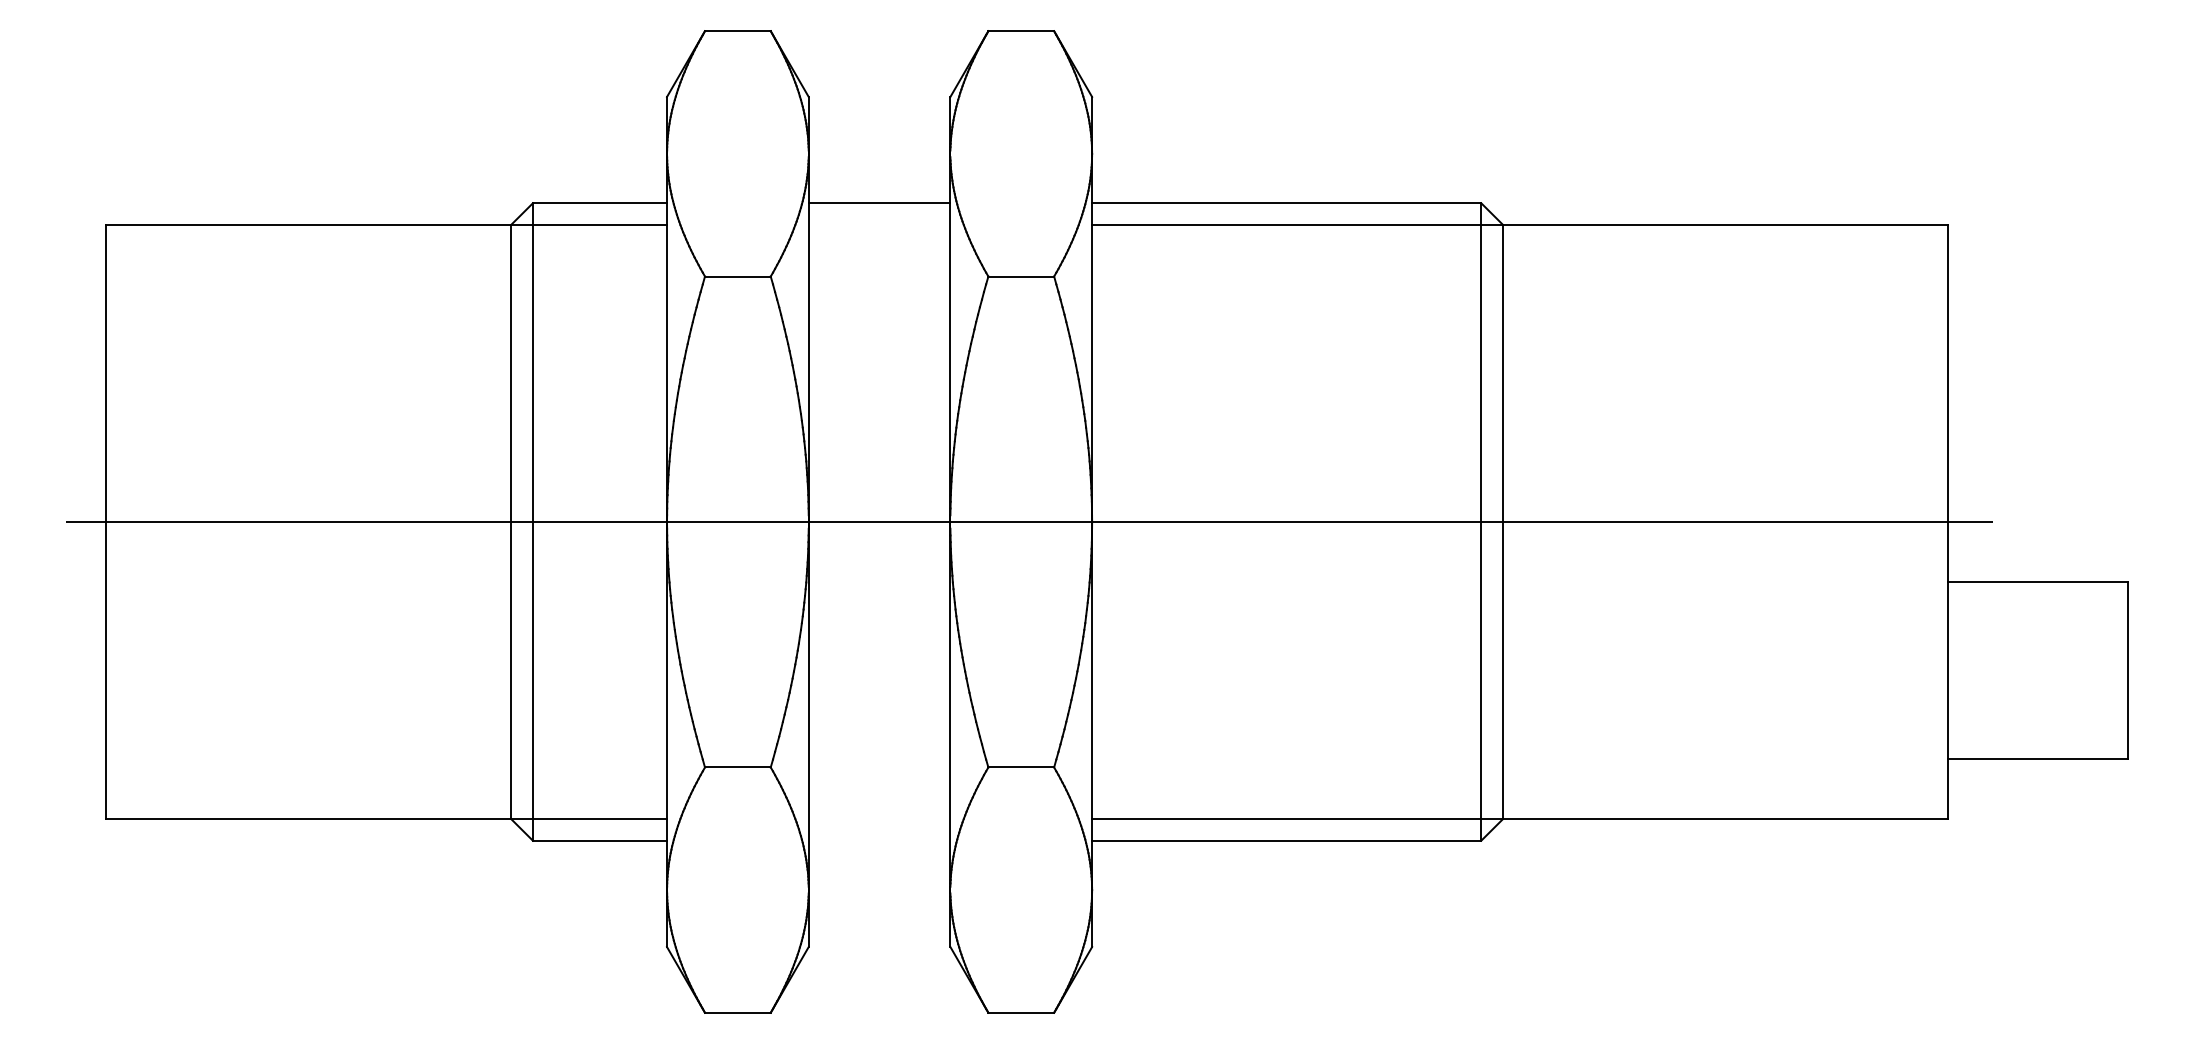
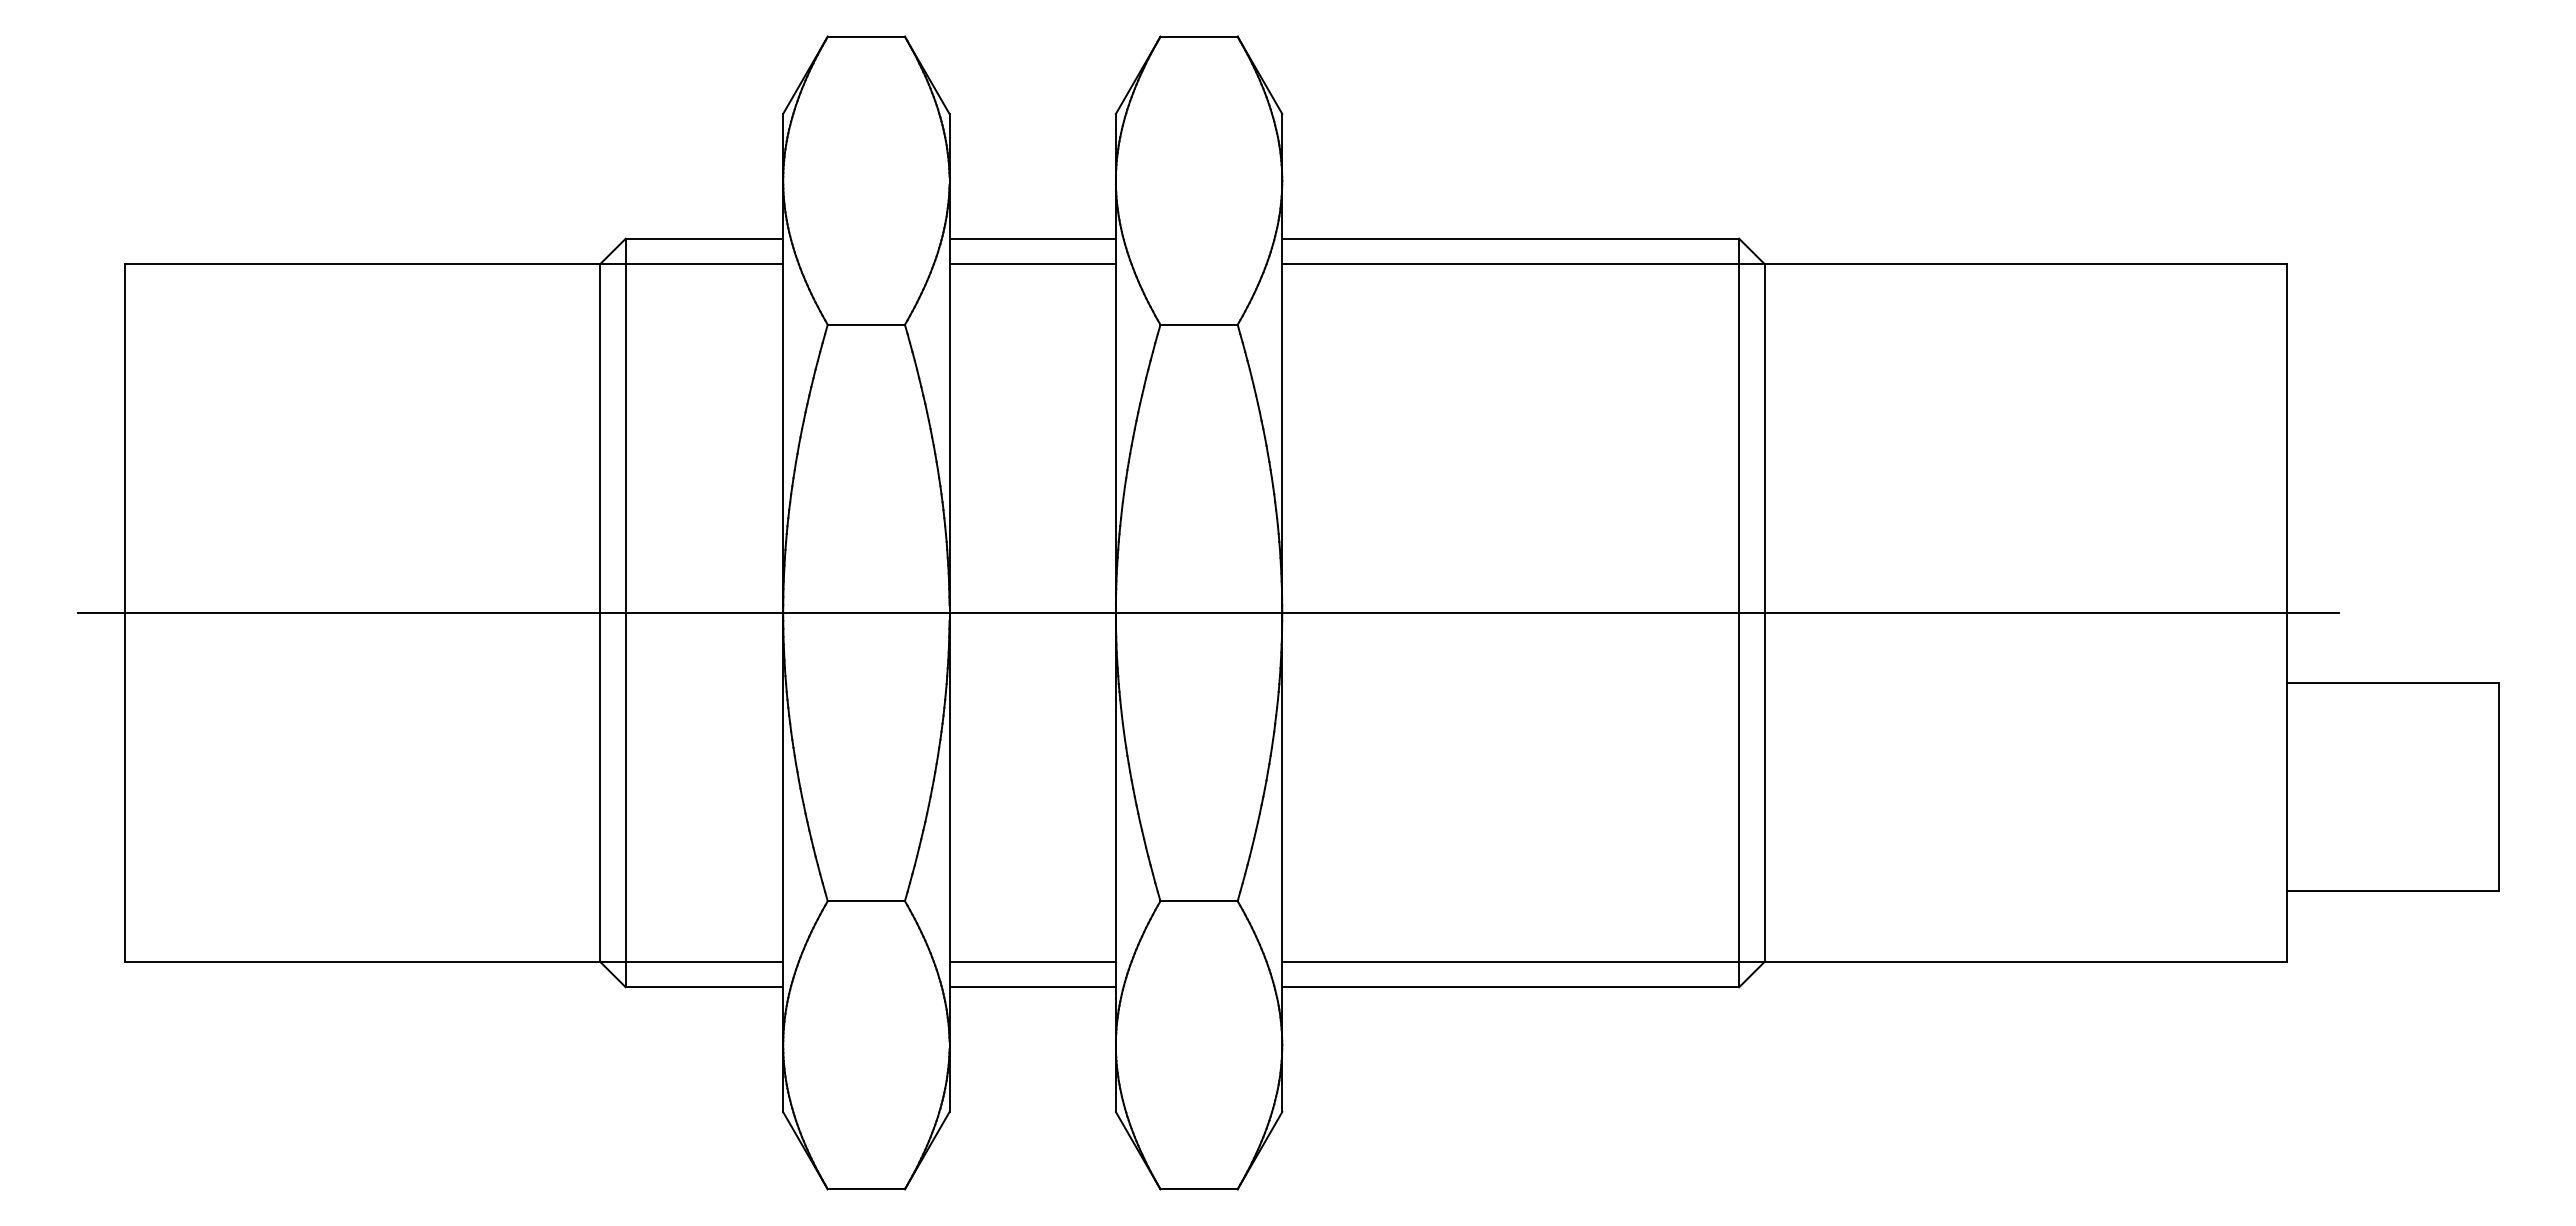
line: (879, 225) -> (1032, 264), added
line: (879, 818) -> (1032, 961), added
line: (879, 840) -> (1032, 987), added

